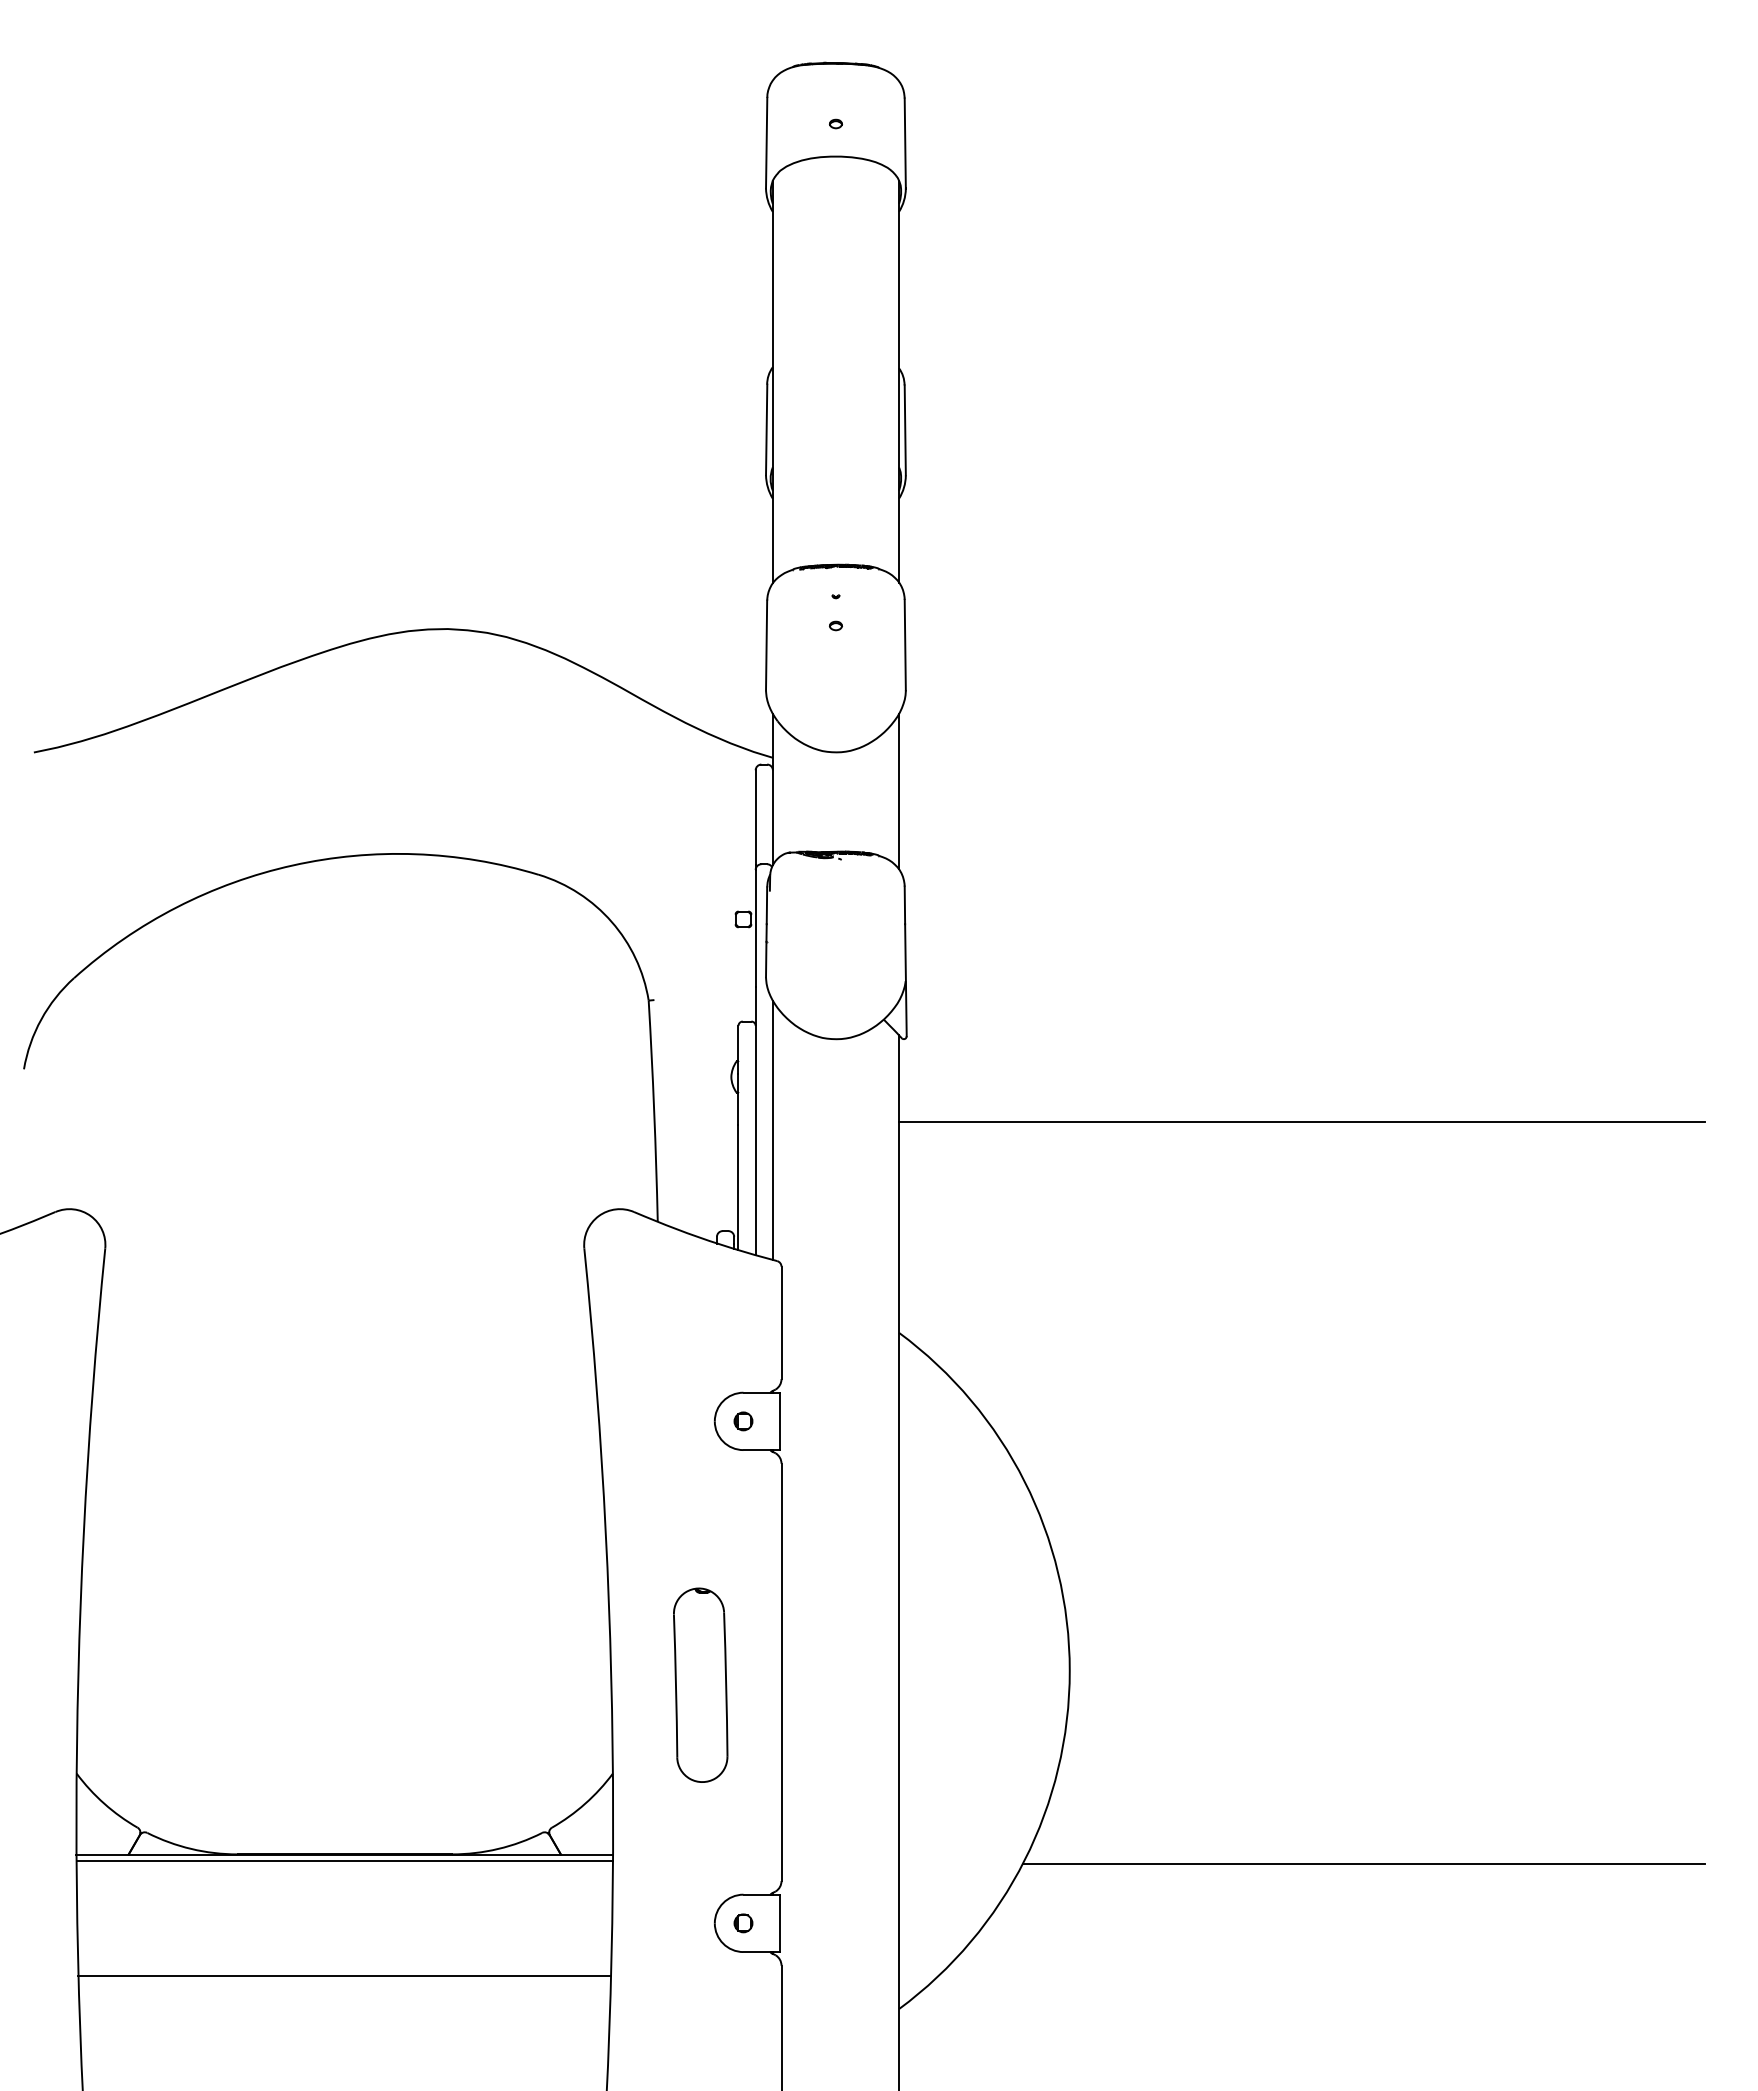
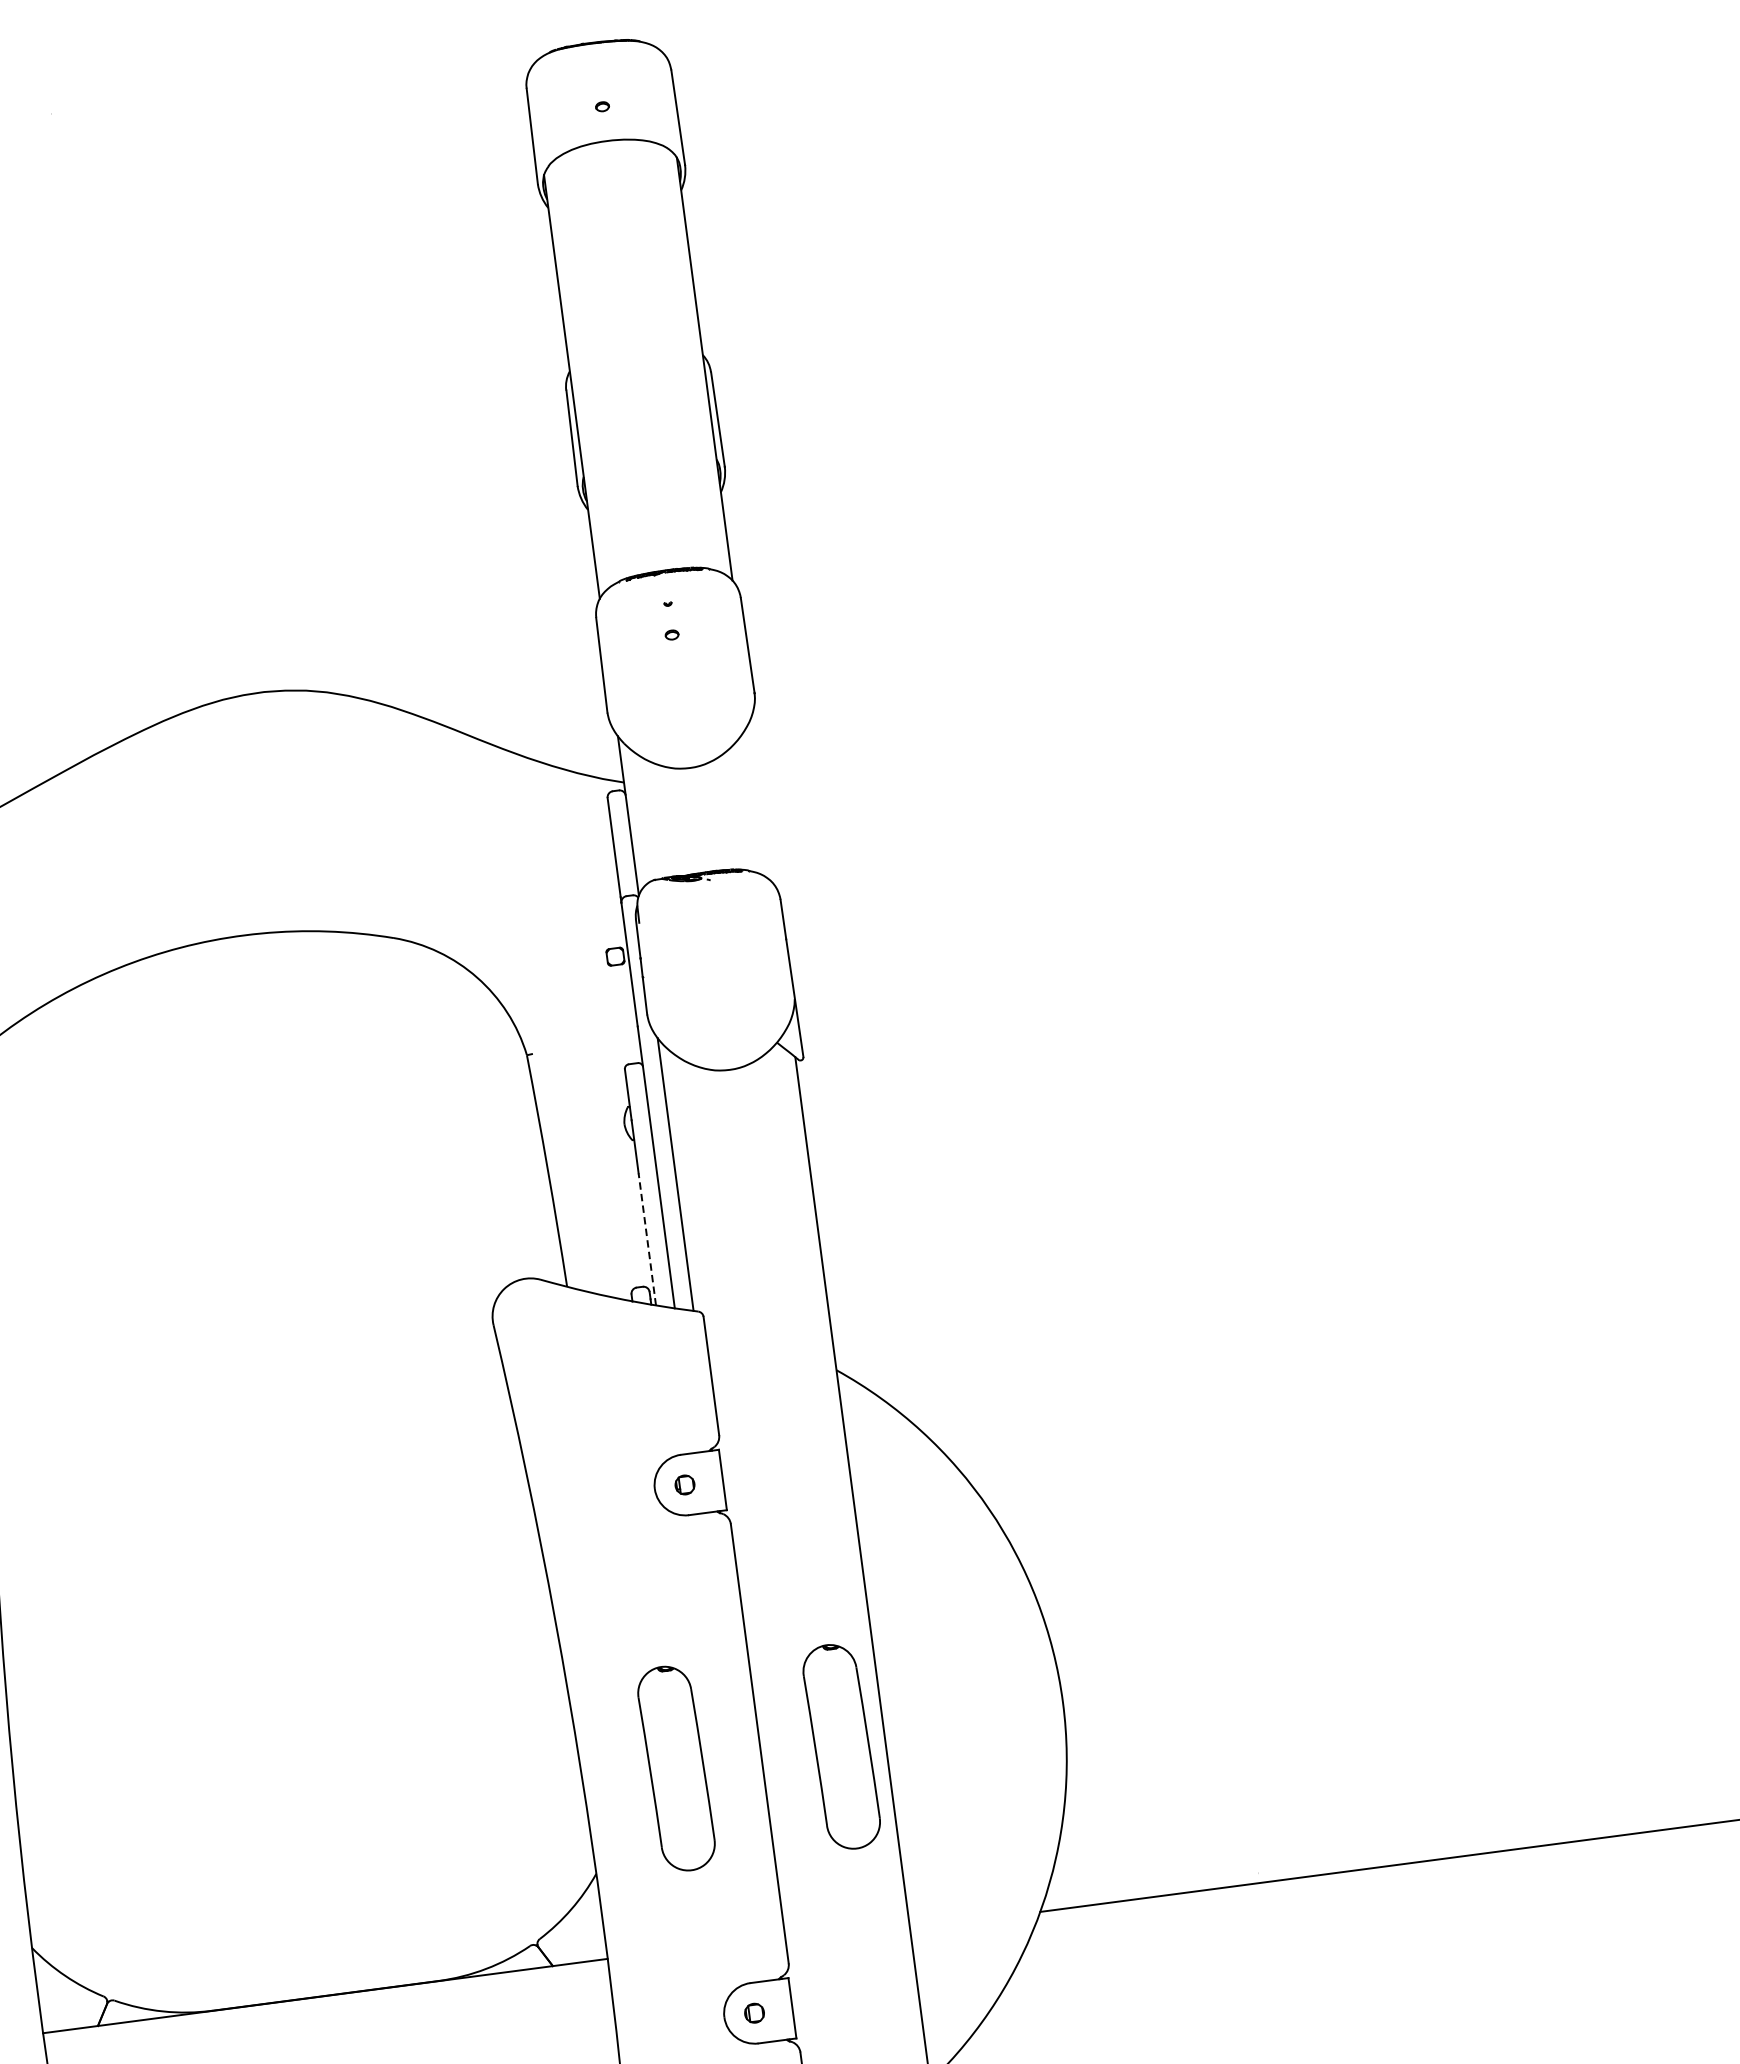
line: (899, 791) -> (761, 800), removed
line: (1302, 1122) -> (1231, 1092), removed
line: (738, 1187) -> (647, 1239), solid -> dashed
part: (857, 1684) -> (841, 1746), added
line: (344, 1861) -> (326, 2003), removed

